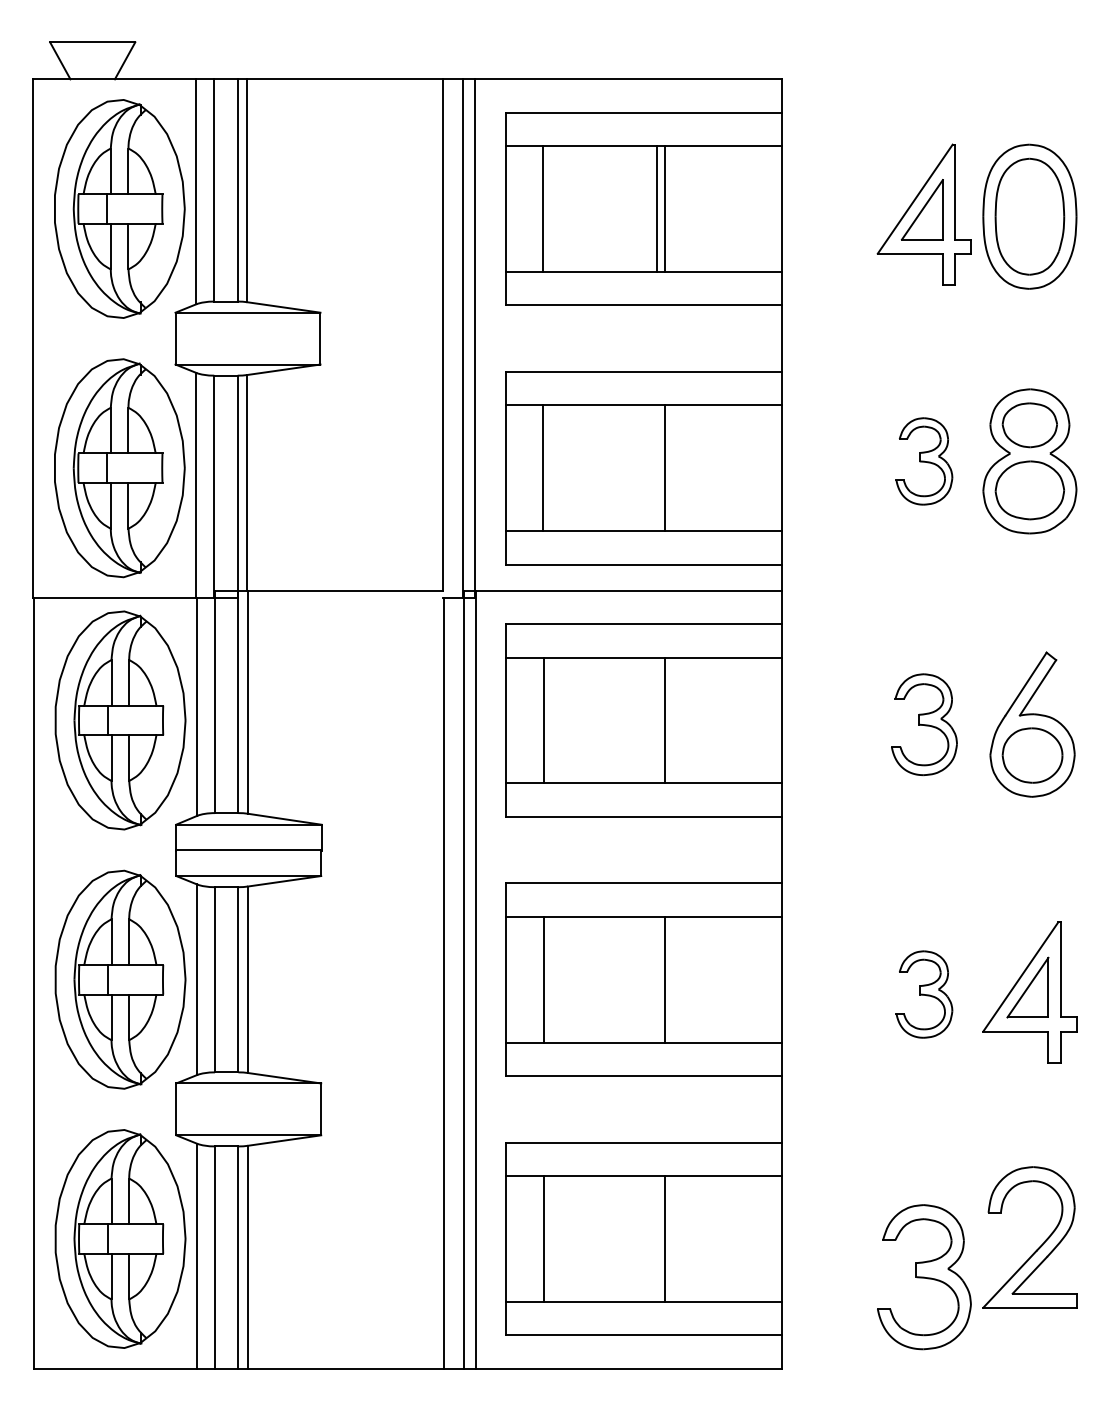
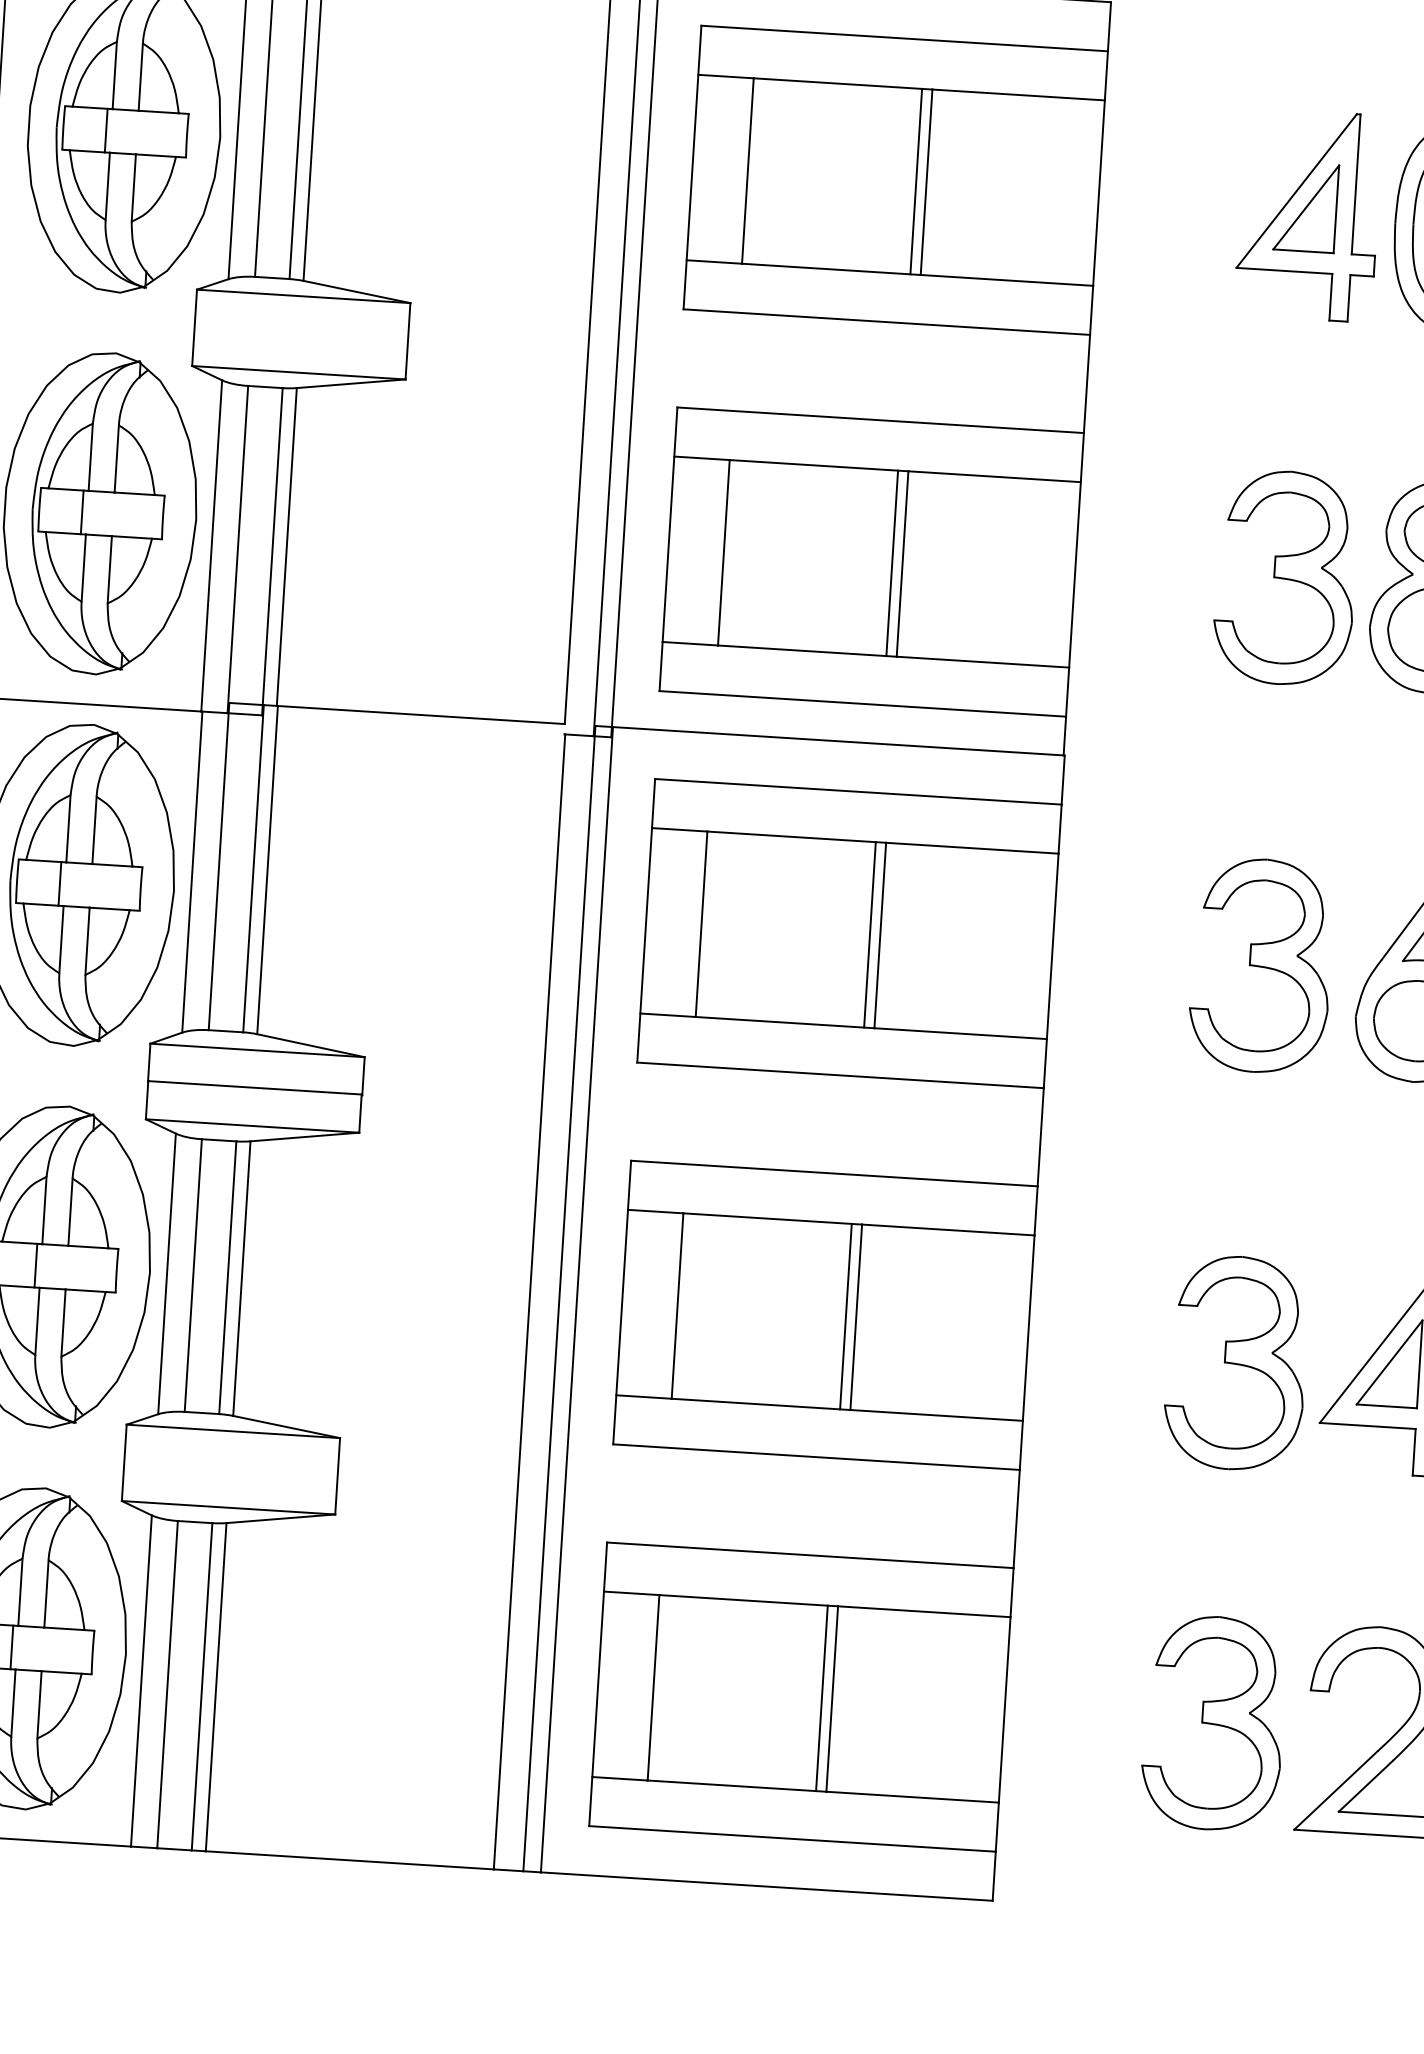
part: (924, 461) -> (1286, 578), size x1.67
line: (657, 468) -> (892, 563), added
line: (658, 720) -> (870, 934), added
part: (924, 724) -> (1261, 965), size x1.43
line: (658, 979) -> (846, 1316), added
part: (924, 994) -> (1236, 1363), size x1.67
line: (658, 1238) -> (822, 1697), added
part: (924, 1277) -> (1213, 1723), moved

